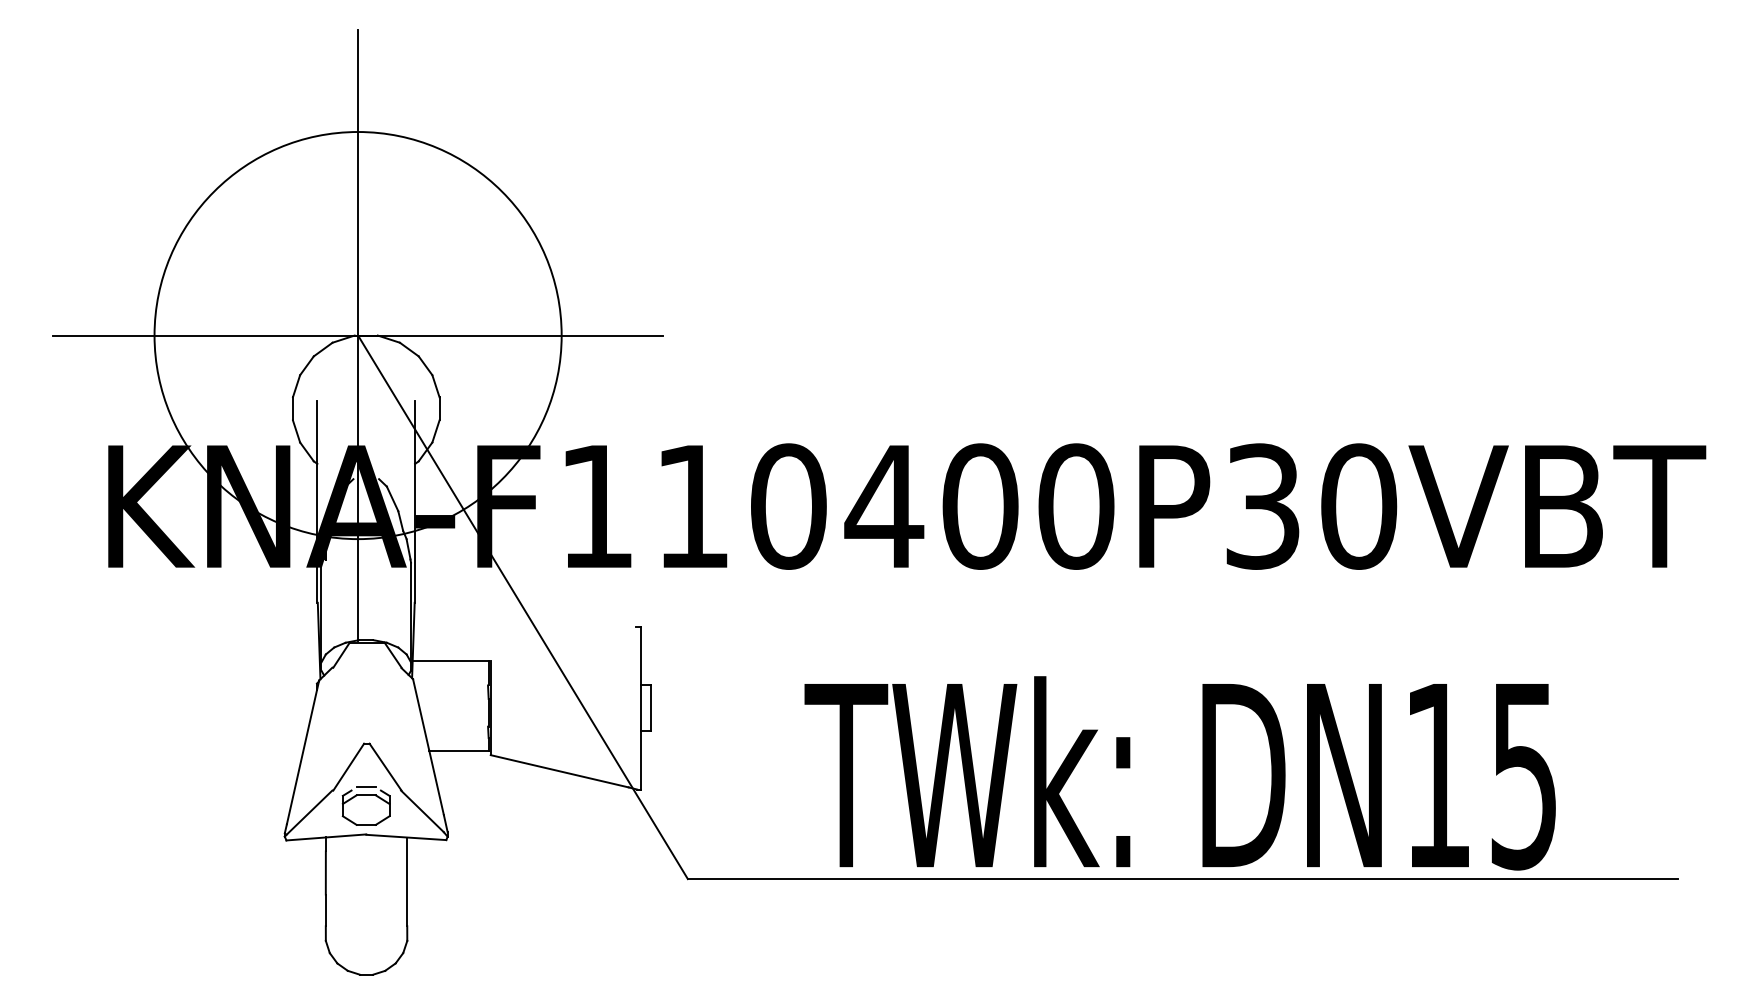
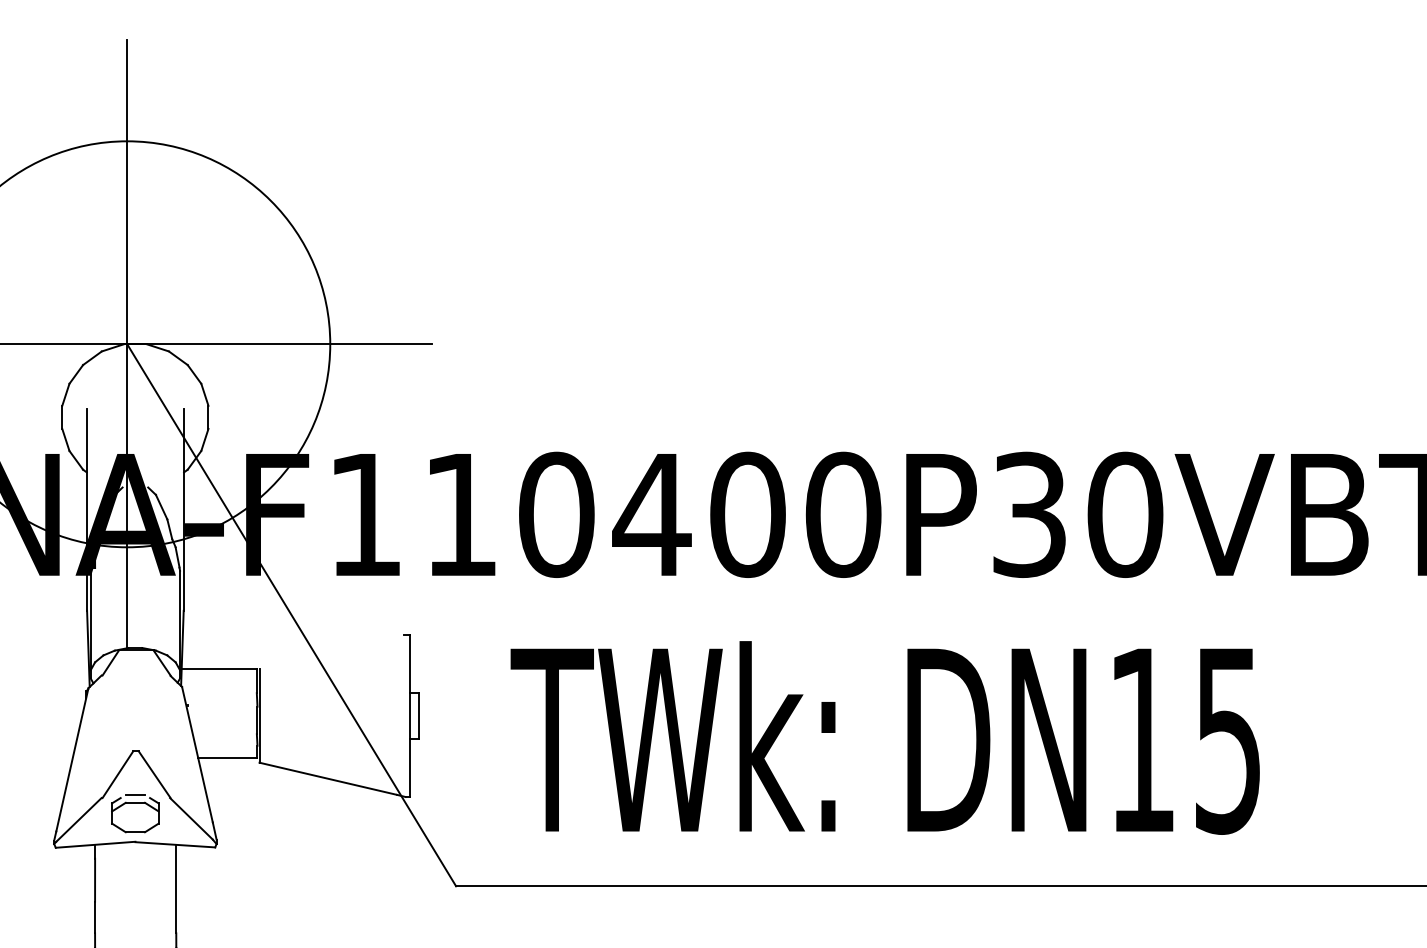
text: (1179, 773) -> (884, 738), moved

